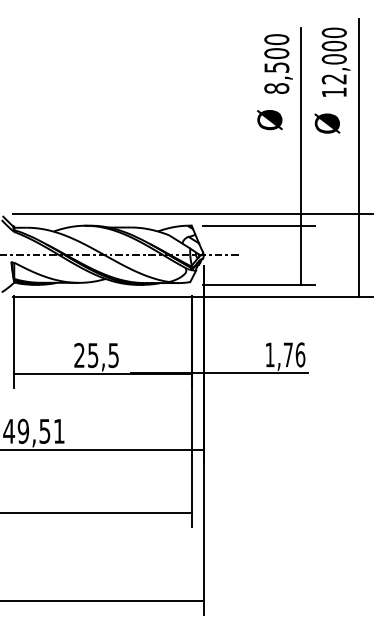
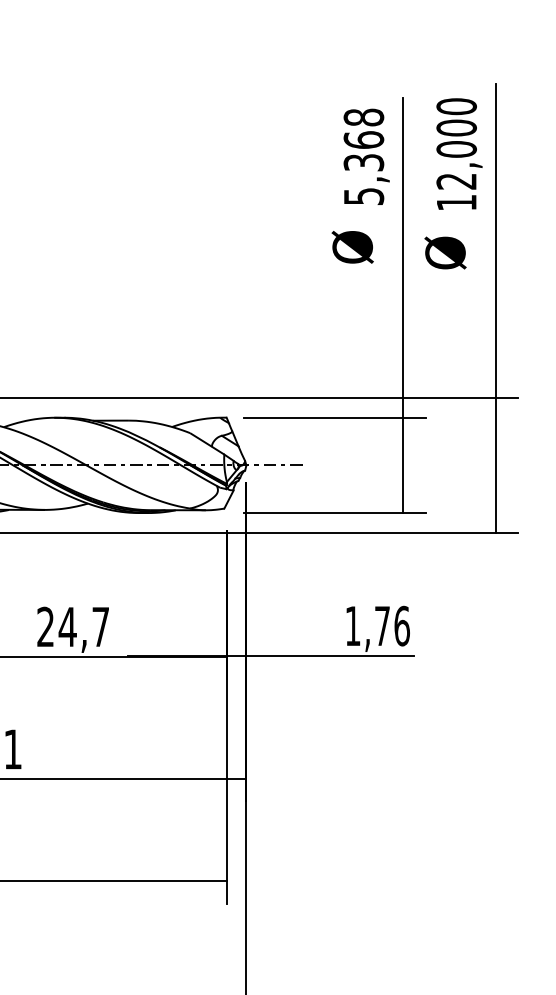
text: (276, 63) -> (363, 156), 8,500 -> 5,368
text: (102, 355) -> (82, 627), 25,5 -> 24,7

